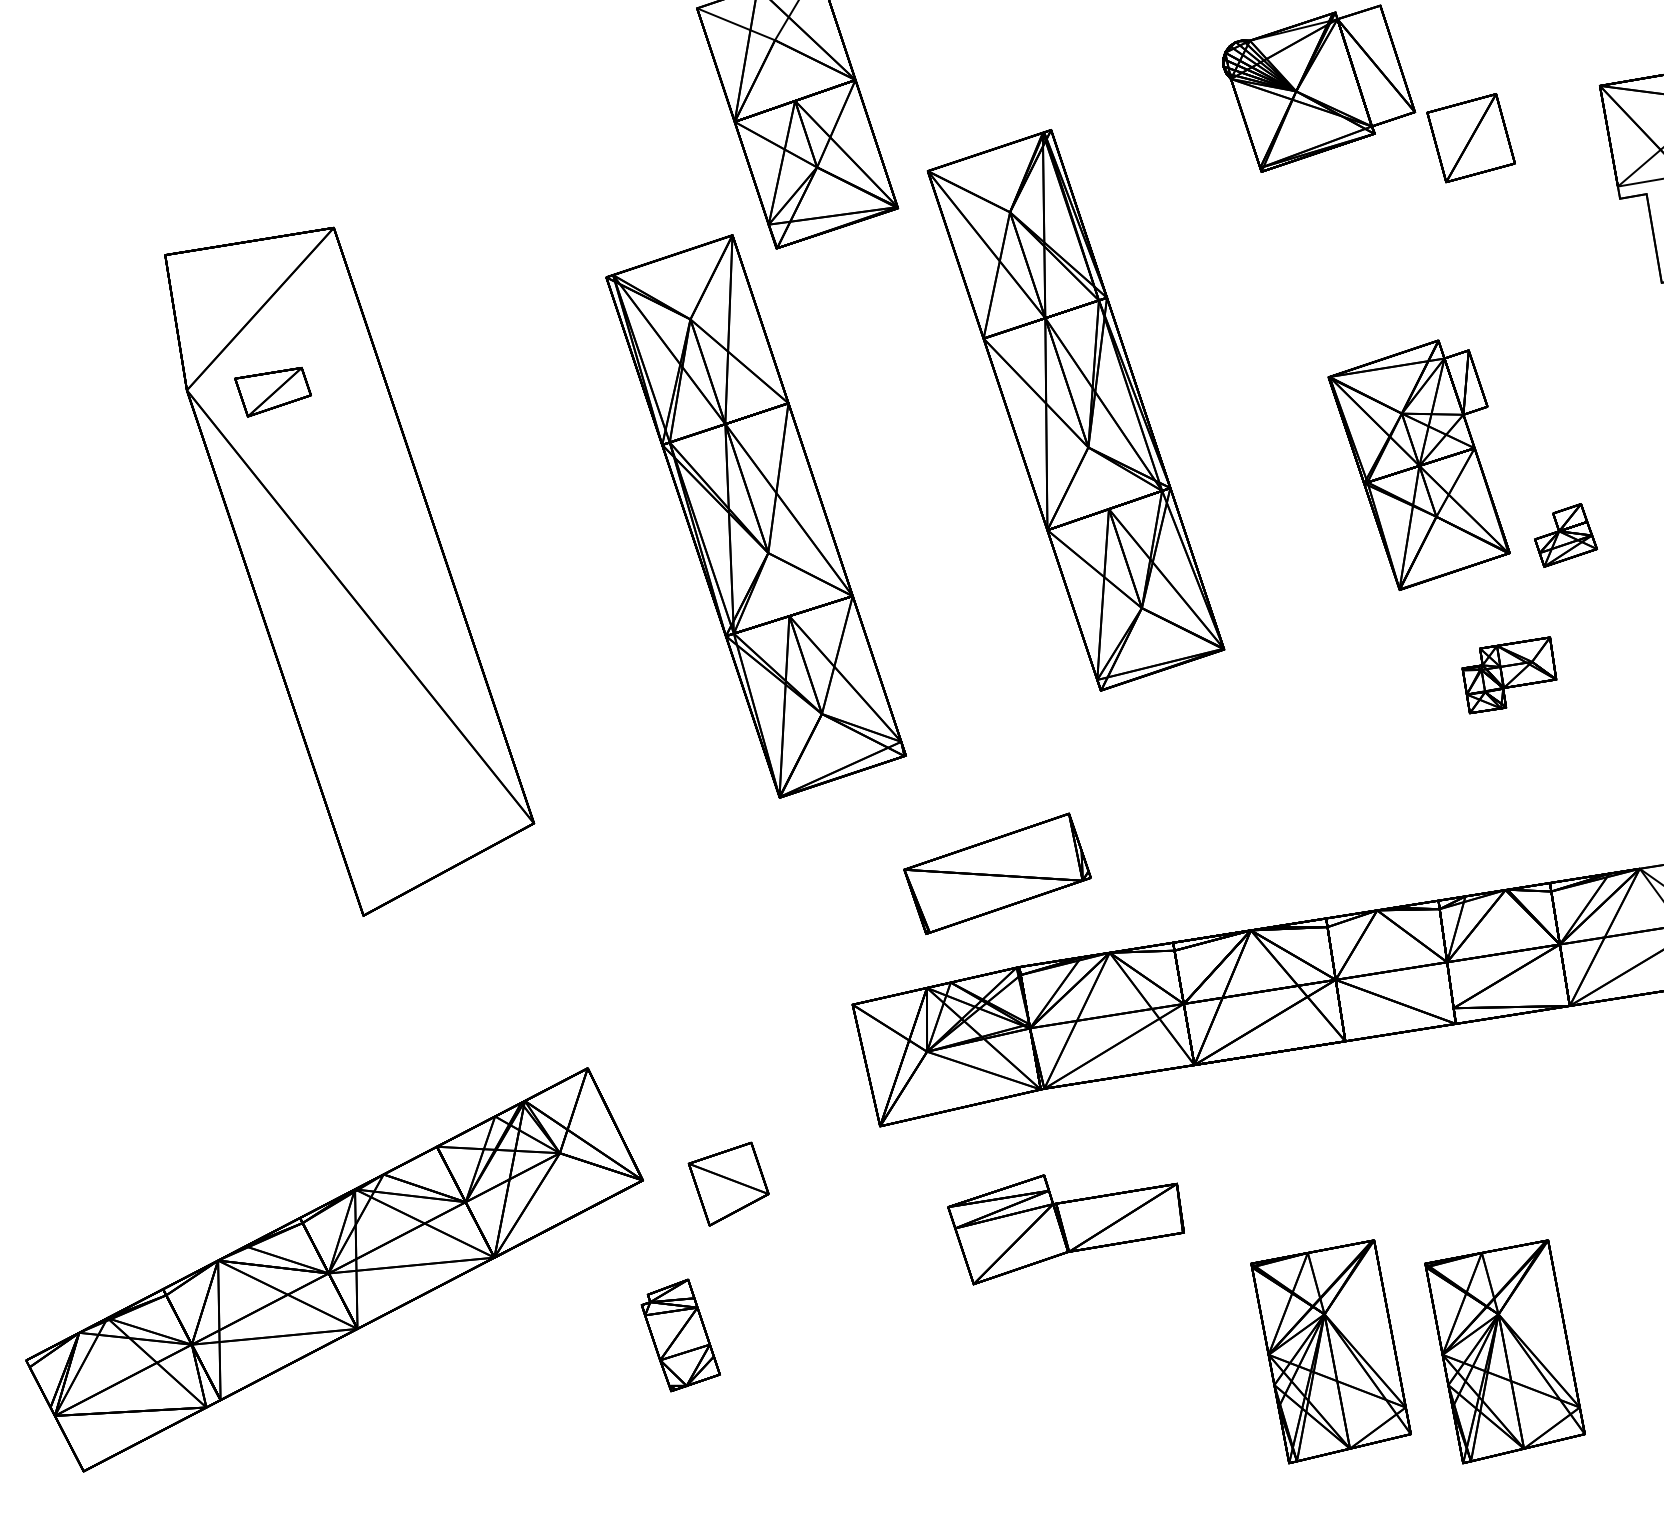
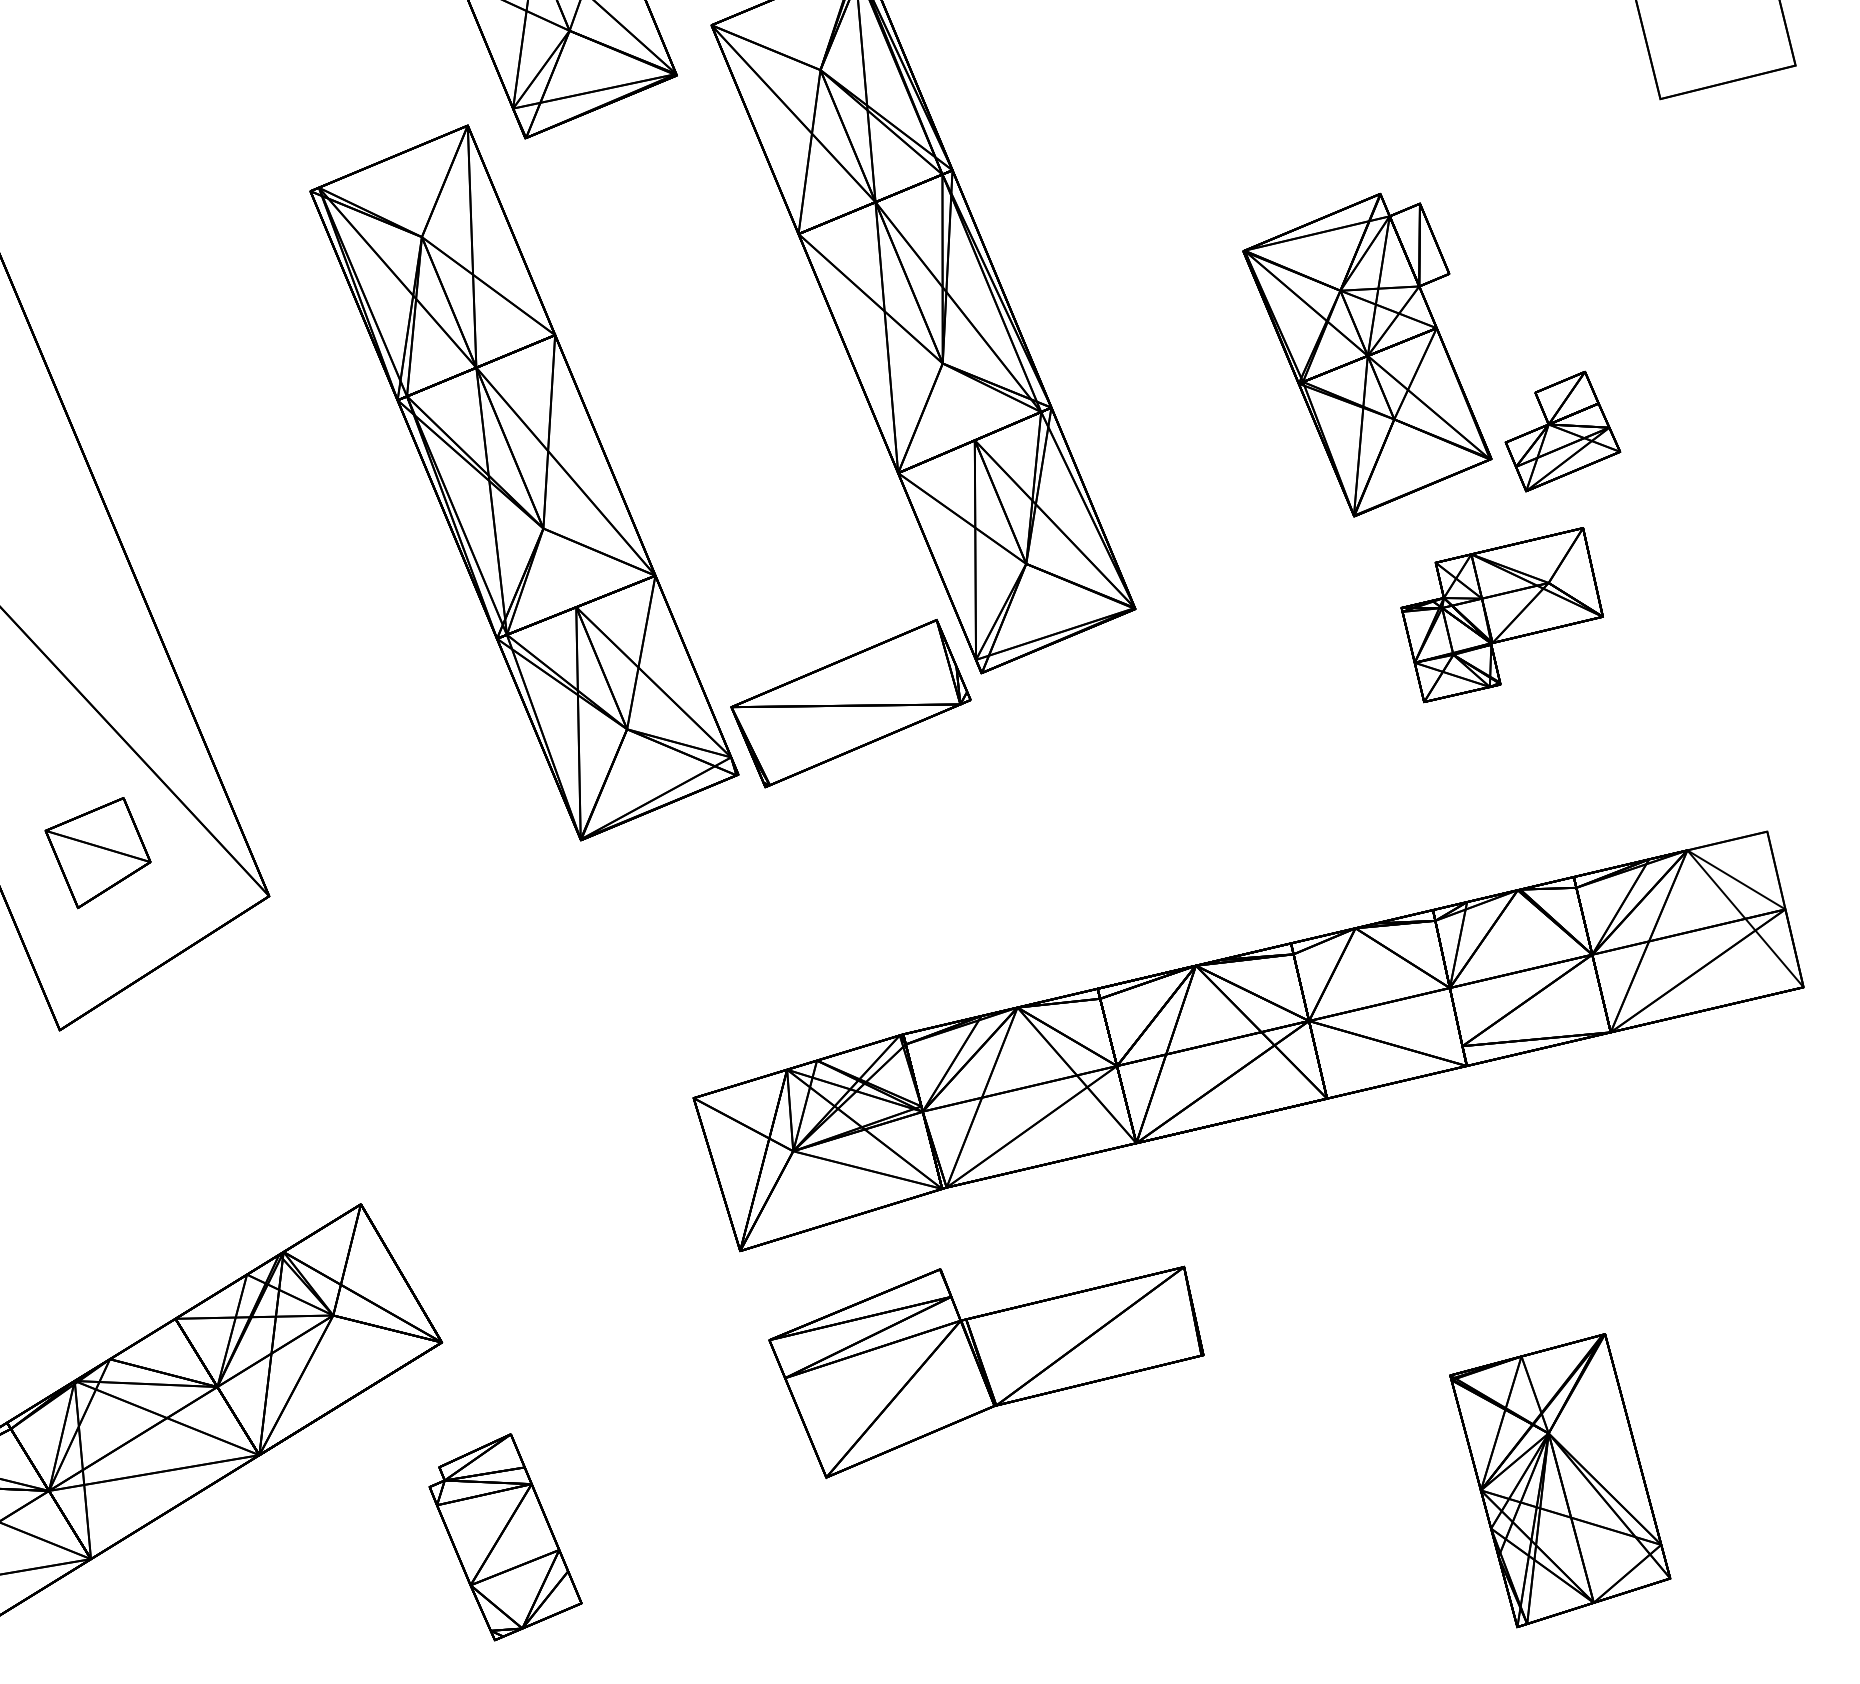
part: (1565, 535) -> (1561, 431), size x1.43
part: (1509, 675) -> (1502, 615), size x1.67
part: (997, 873) -> (850, 703), moved
part: (728, 1183) -> (98, 852), moved
part: (1065, 1229) -> (986, 1365), size x1.43
part: (680, 1335) -> (504, 1537), size x1.43
part: (1330, 1351) -> (1337, 1496), removed

